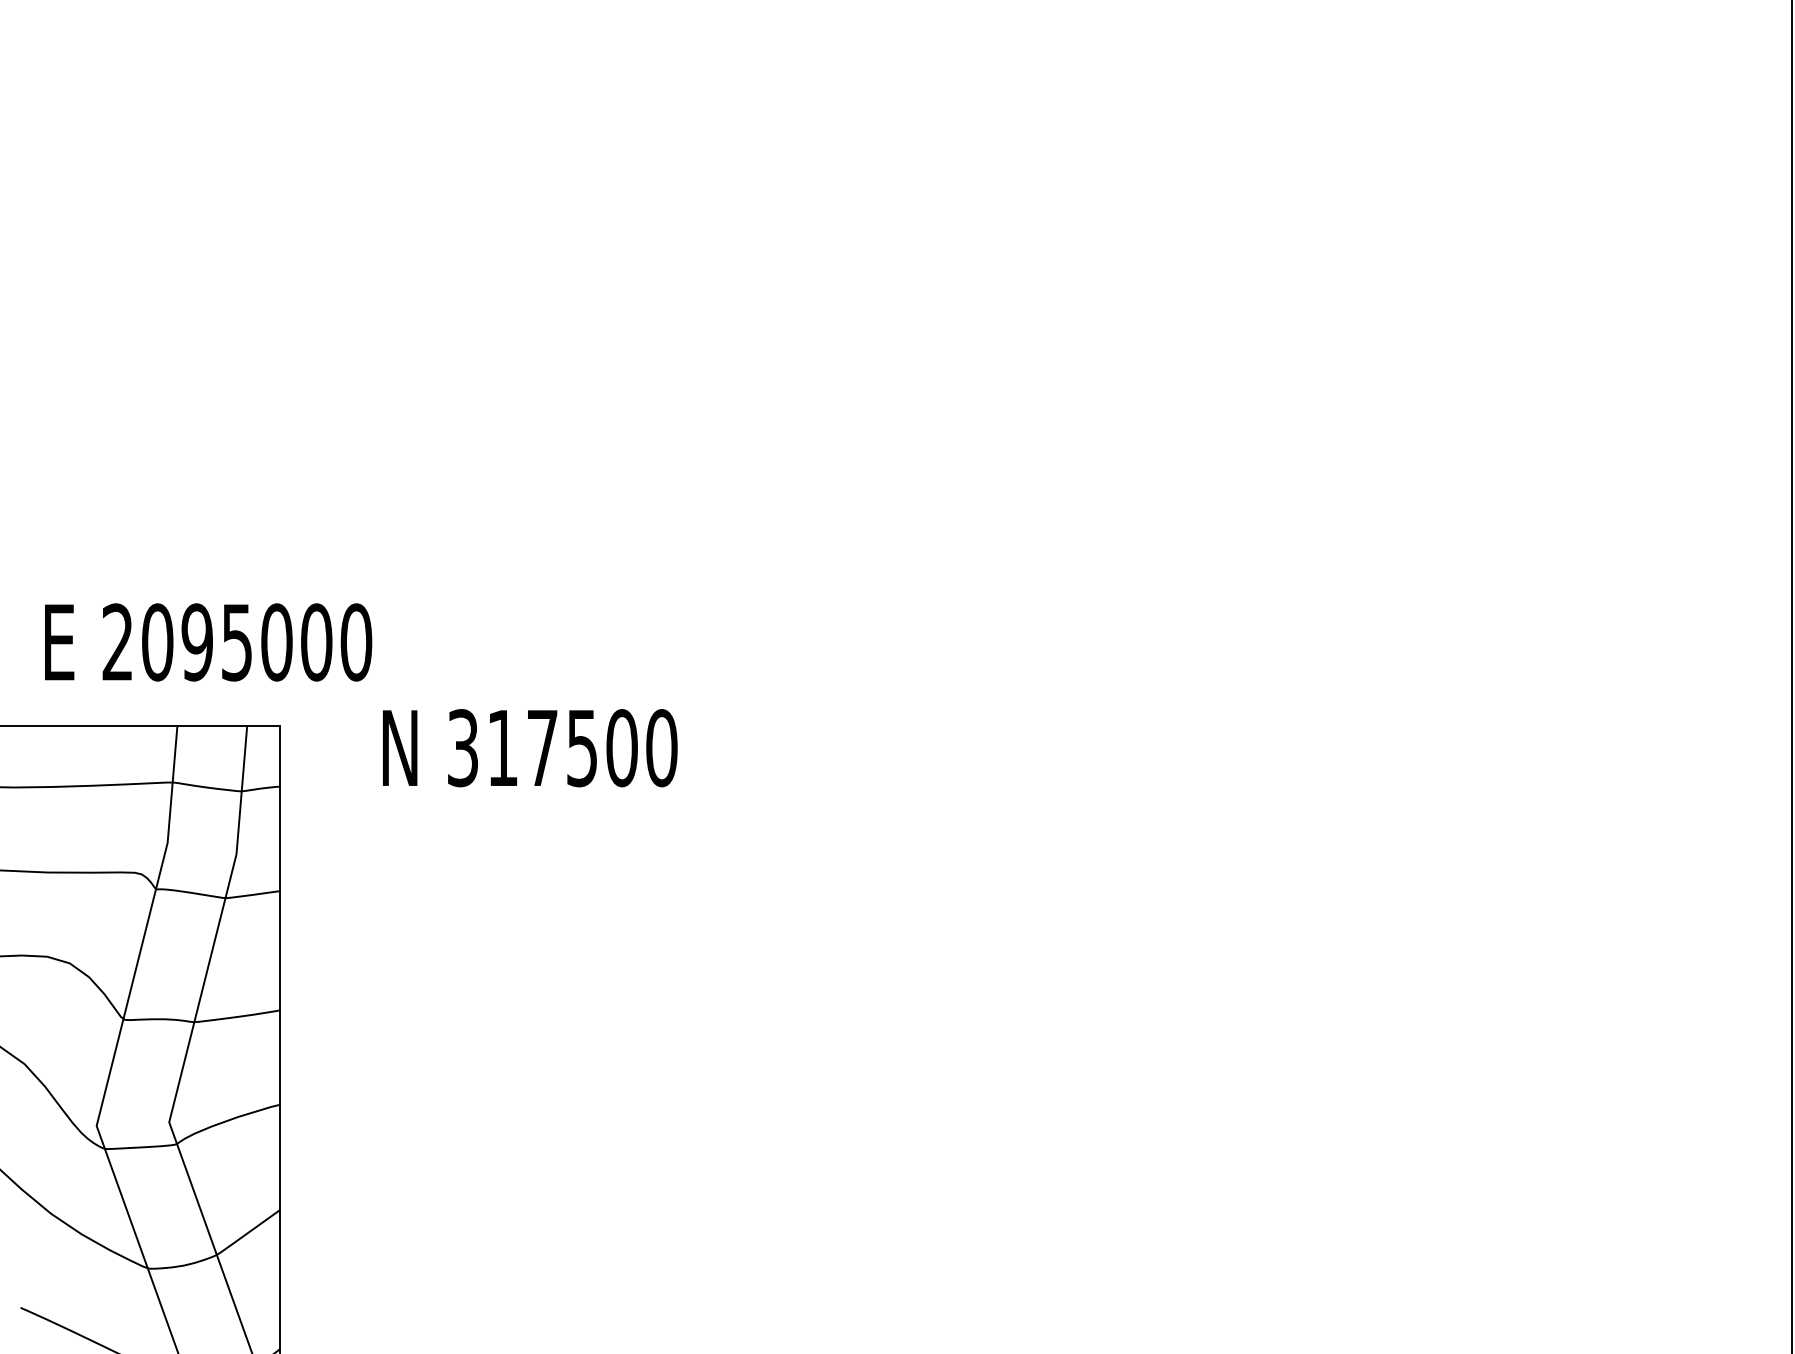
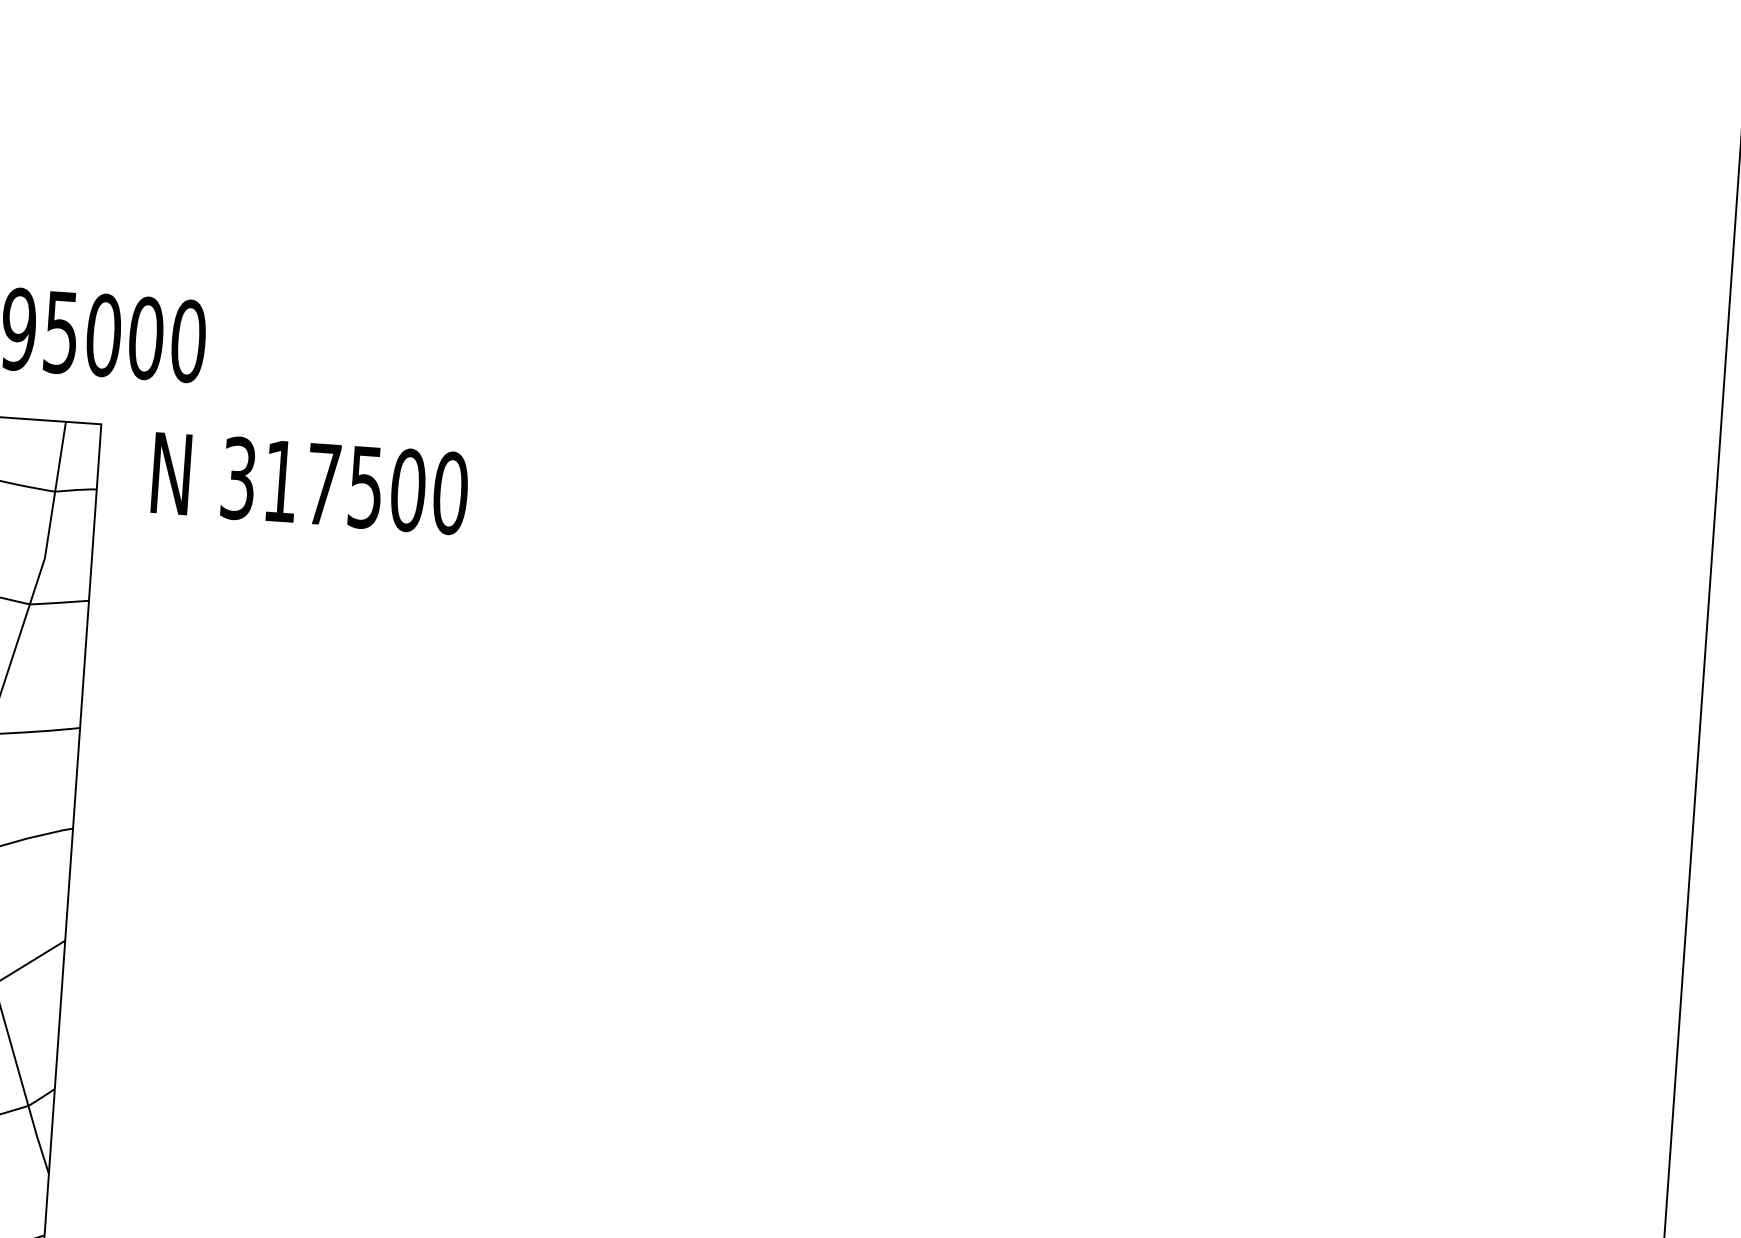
text: (530, 748) -> (310, 483), moved

